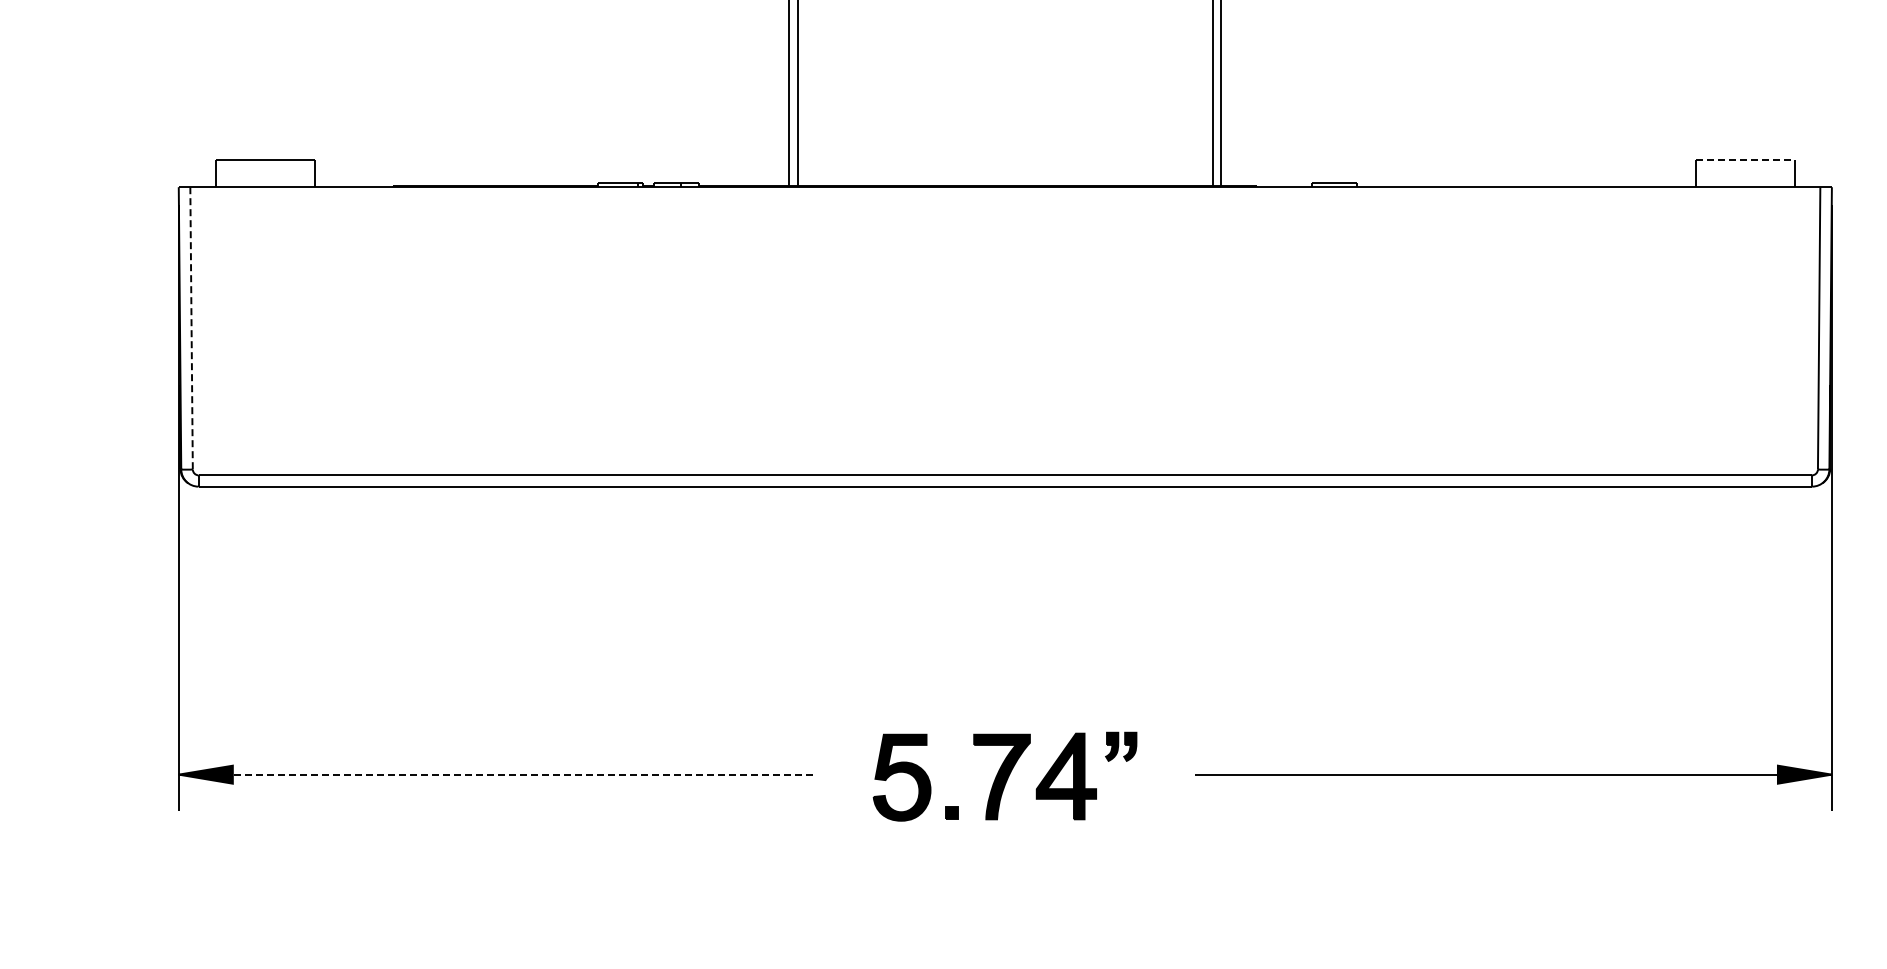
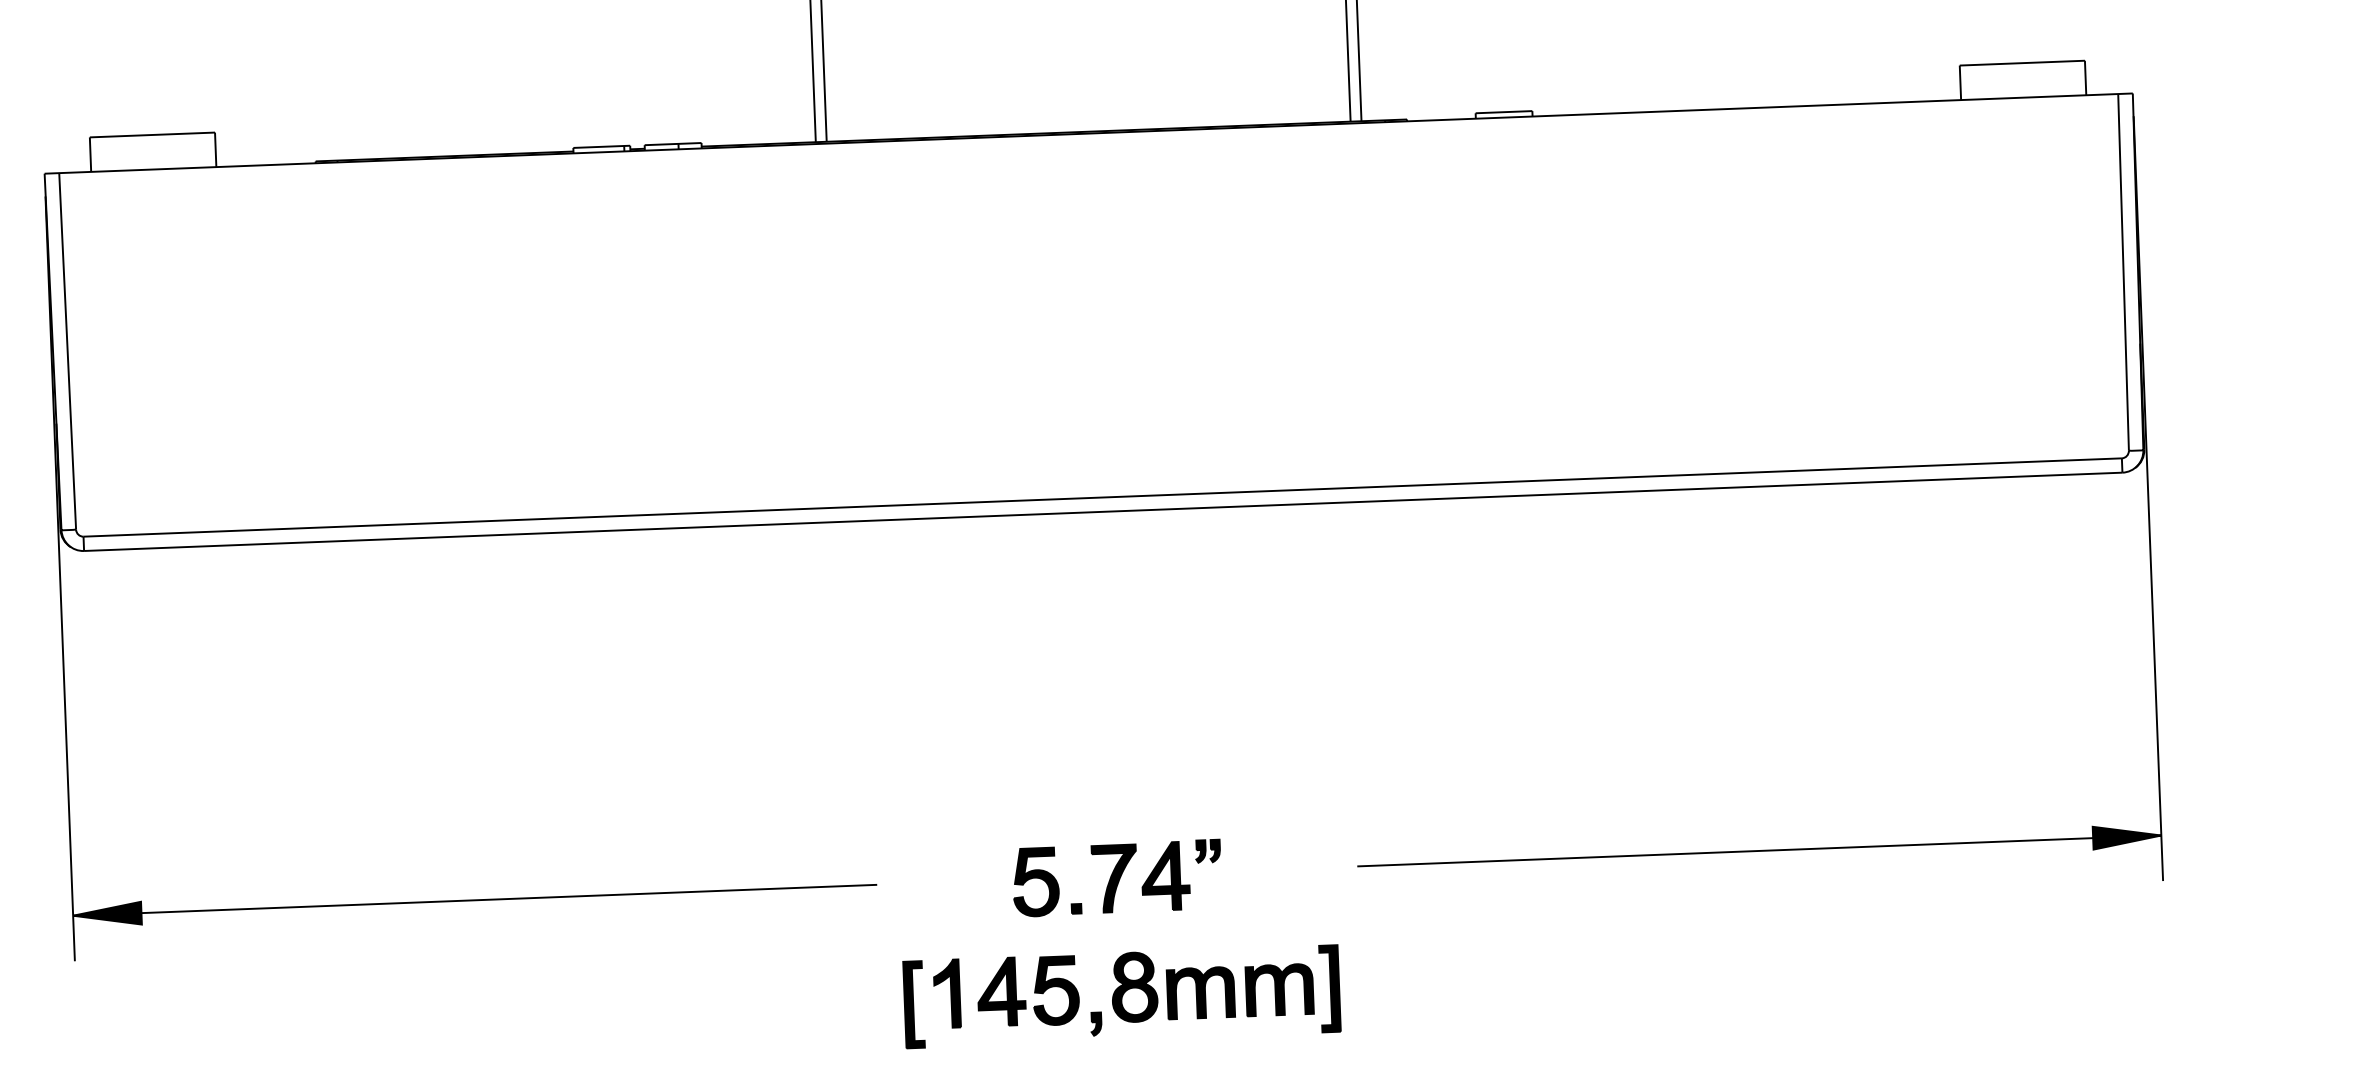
line: (1745, 159) -> (2022, 62), dashed -> solid
line: (191, 328) -> (67, 351), dashed -> solid
line: (497, 774) -> (475, 900), dashed -> solid
part: (1005, 776) -> (1117, 877), size x0.62
part: (1005, 870) -> (1122, 996), added

